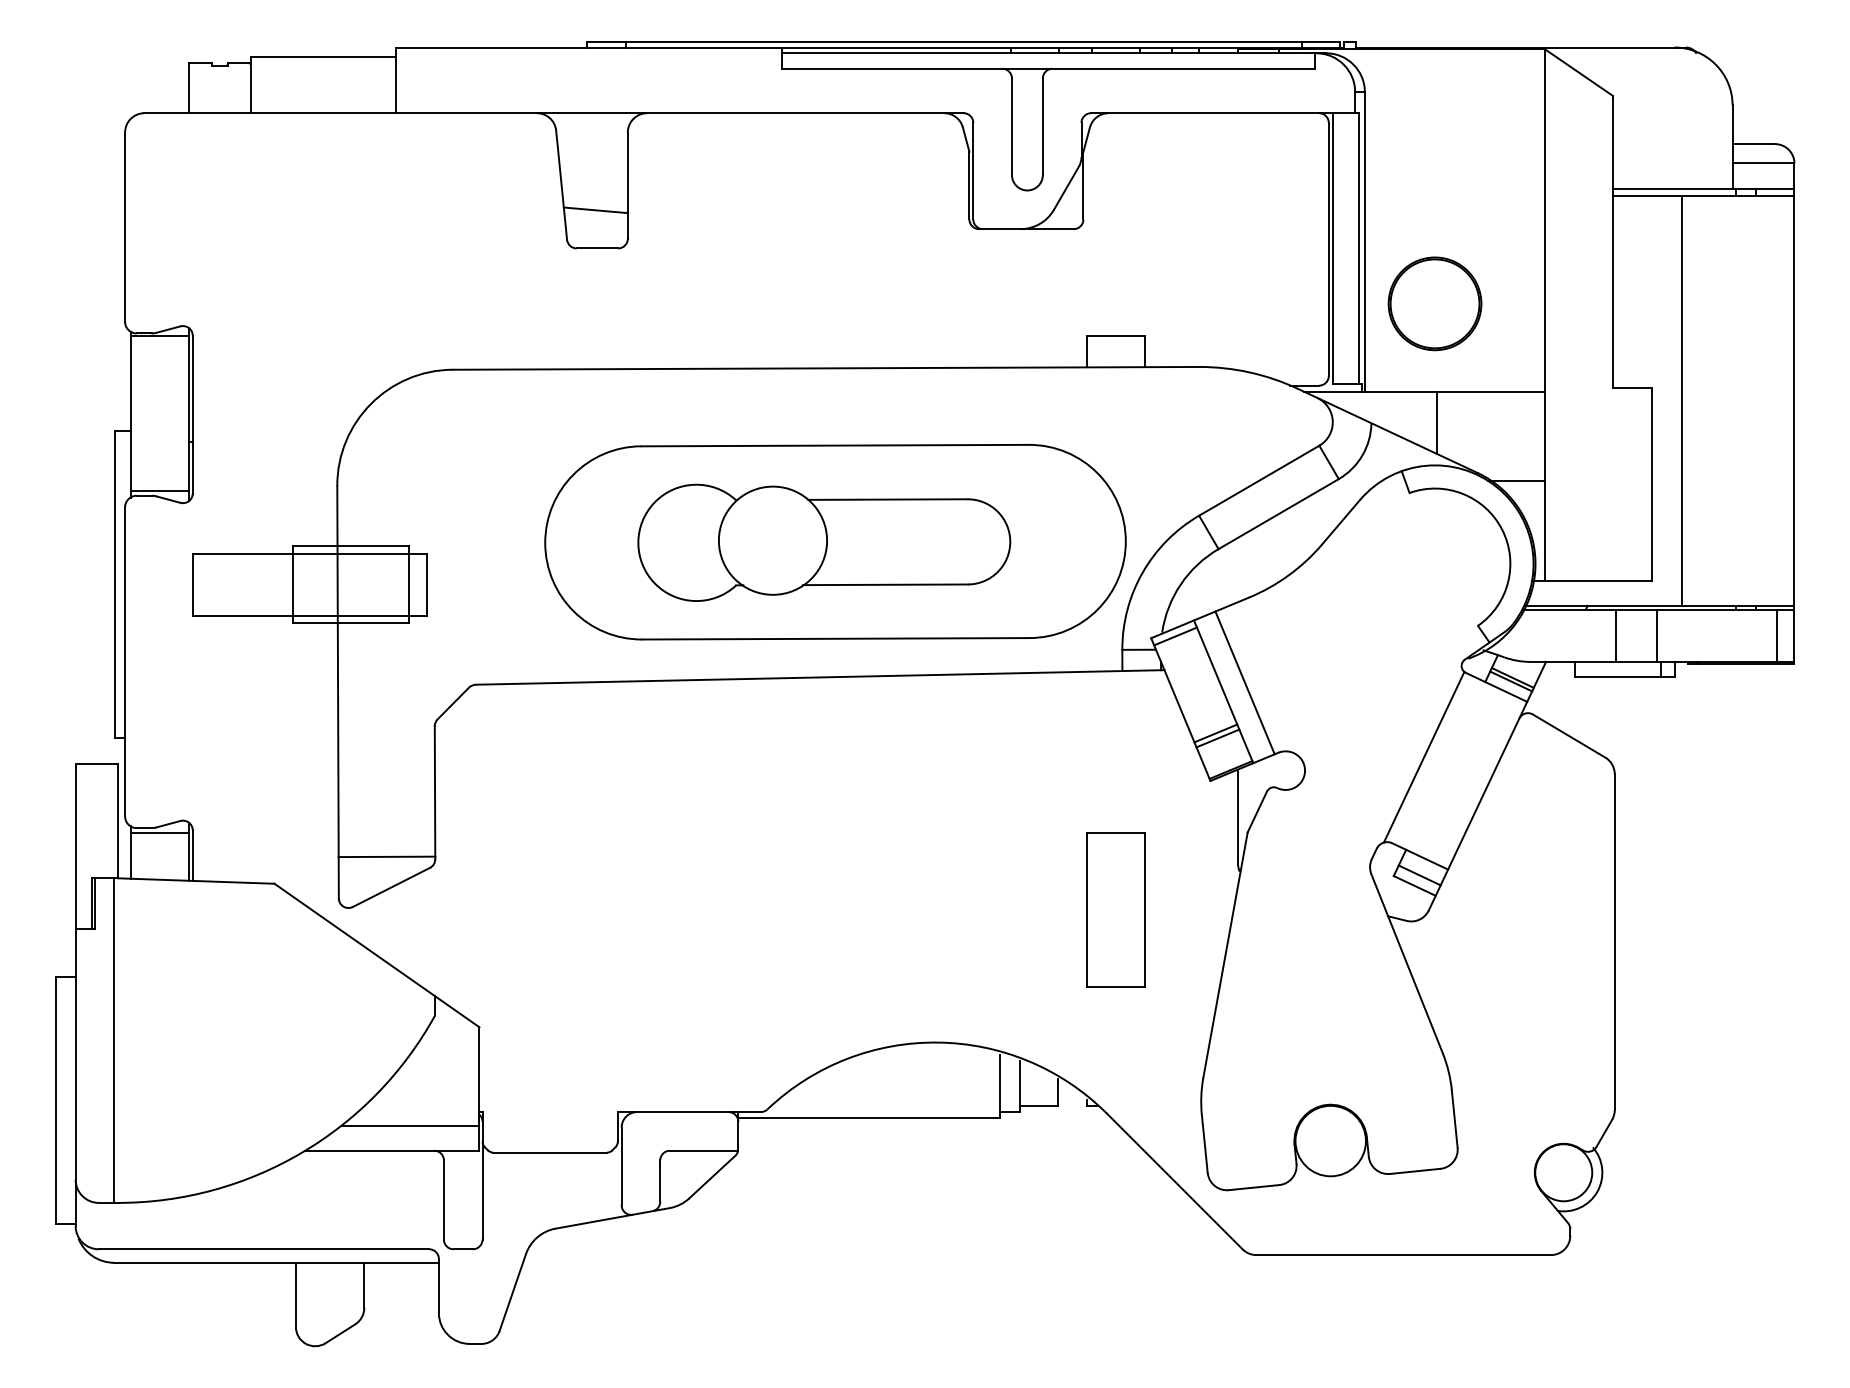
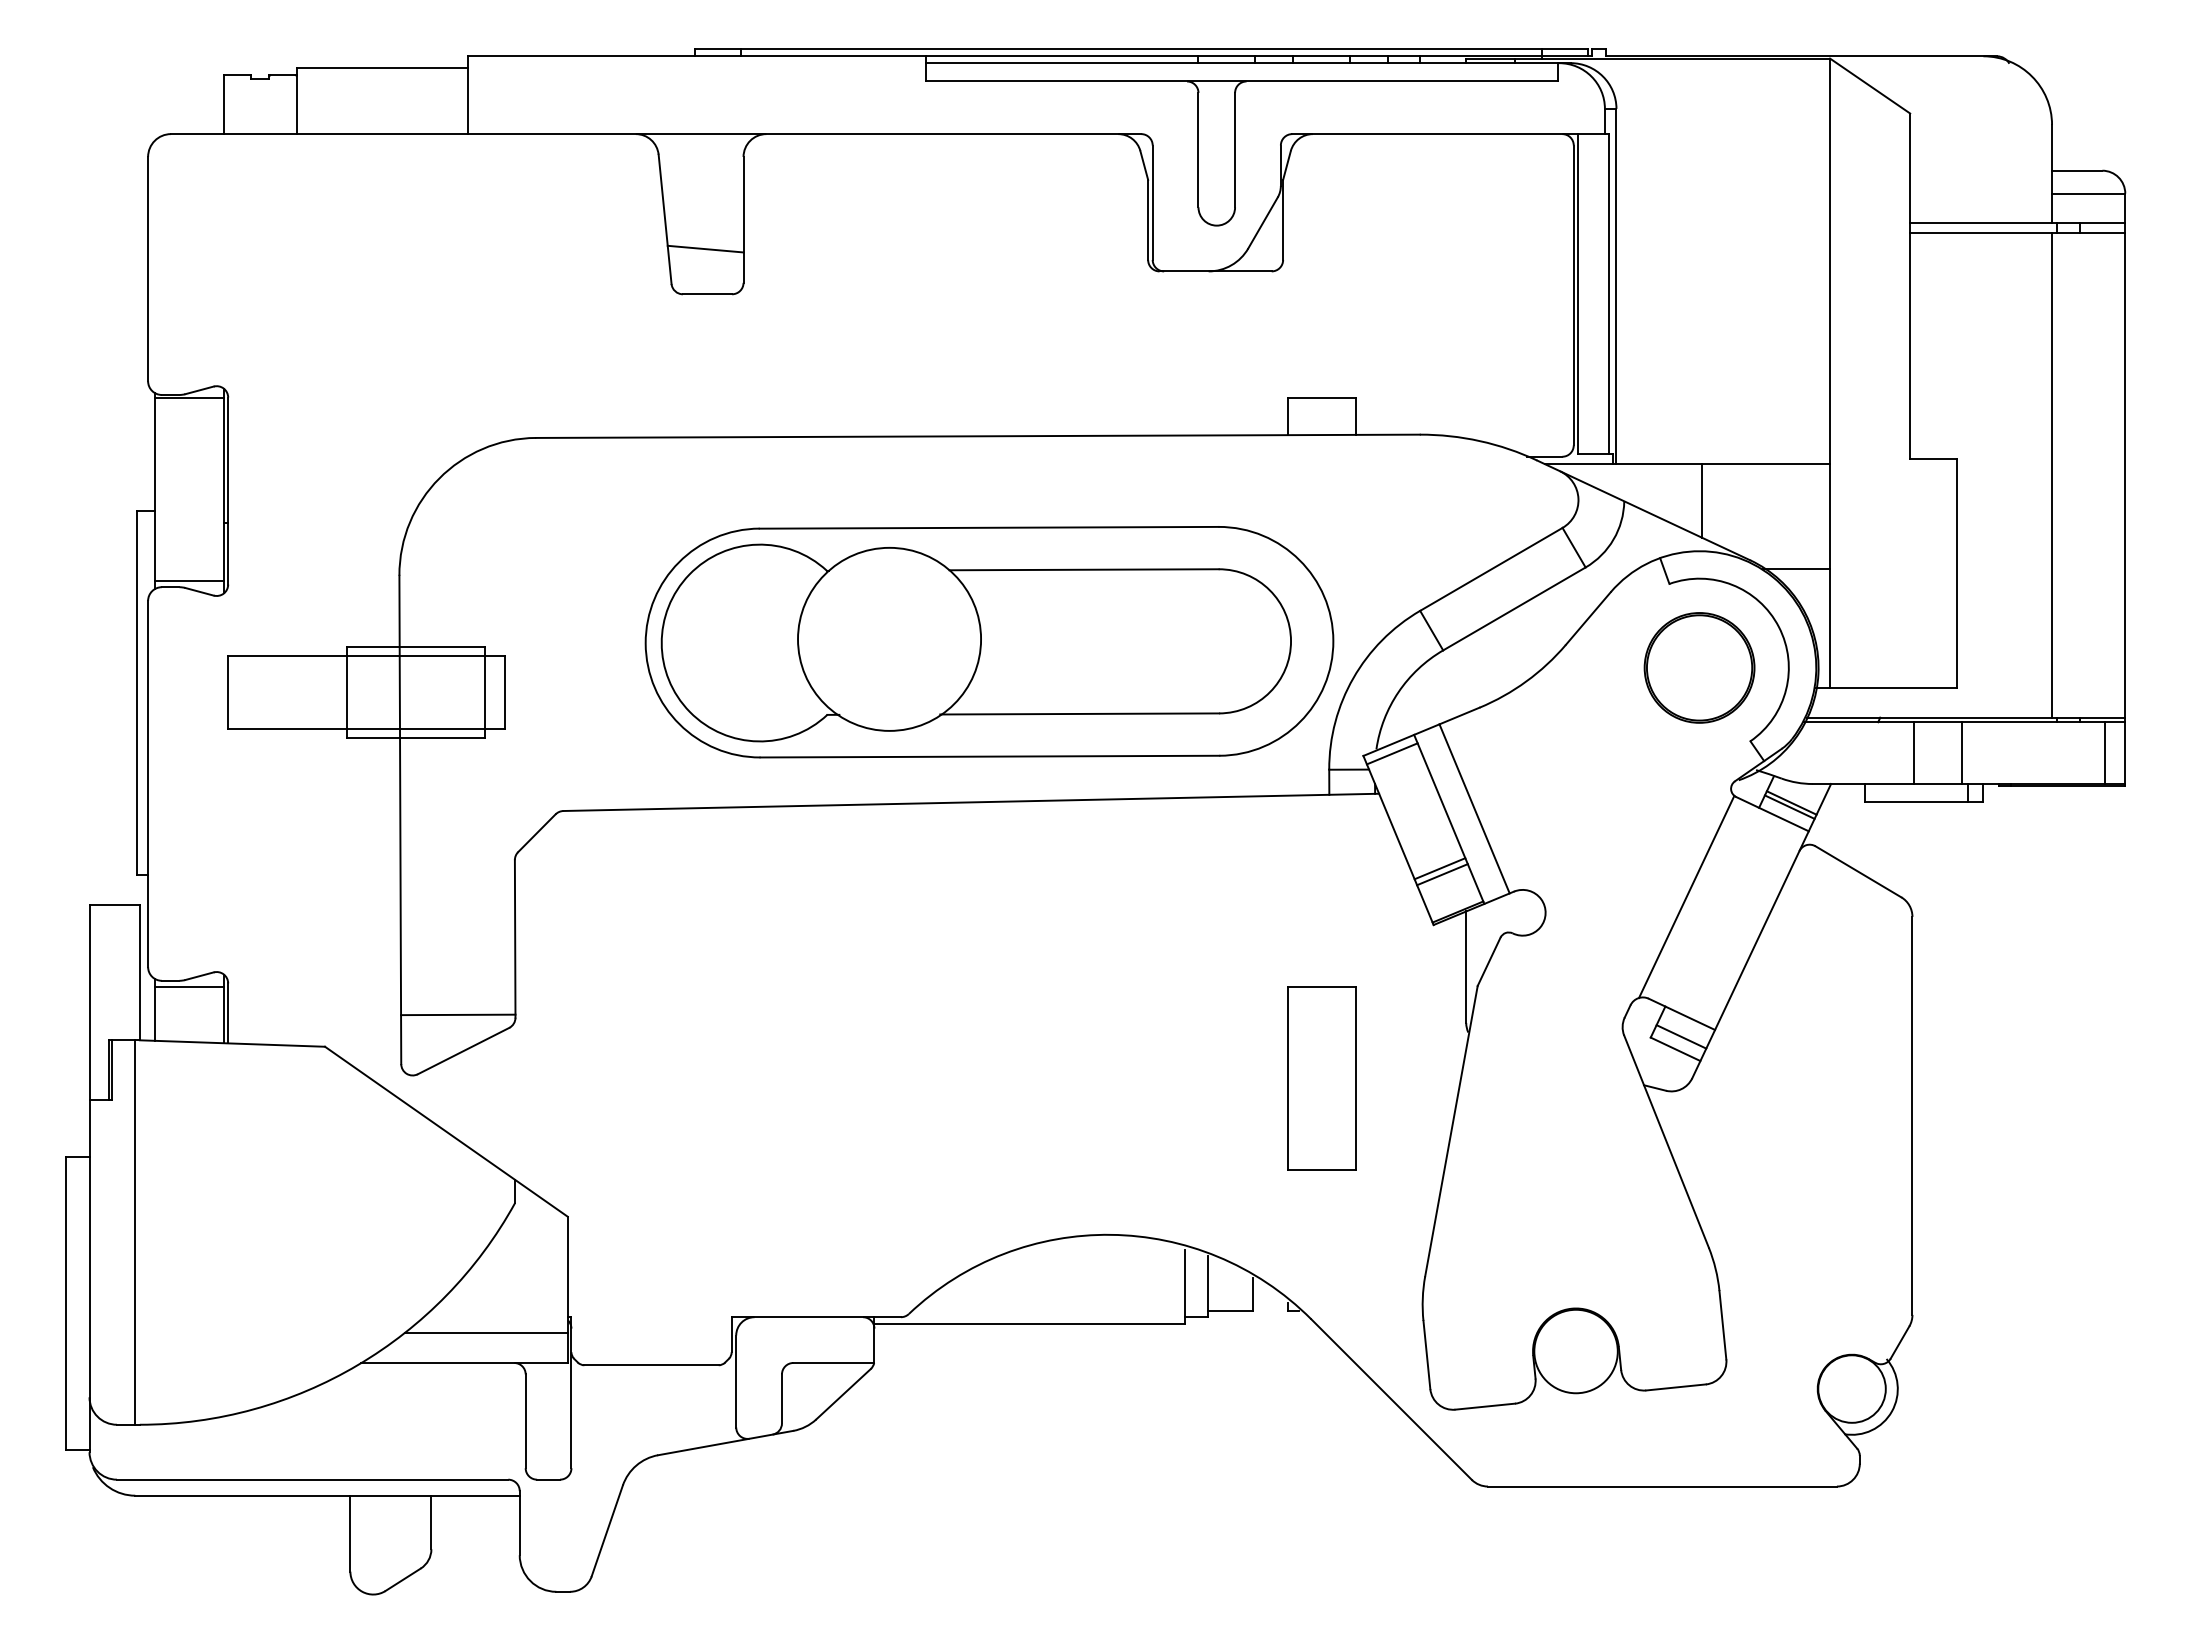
part: (1434, 303) -> (1699, 667), moved
line: (1682, 400) -> (2052, 474), moved
part: (823, 542) -> (975, 642), size x1.43

